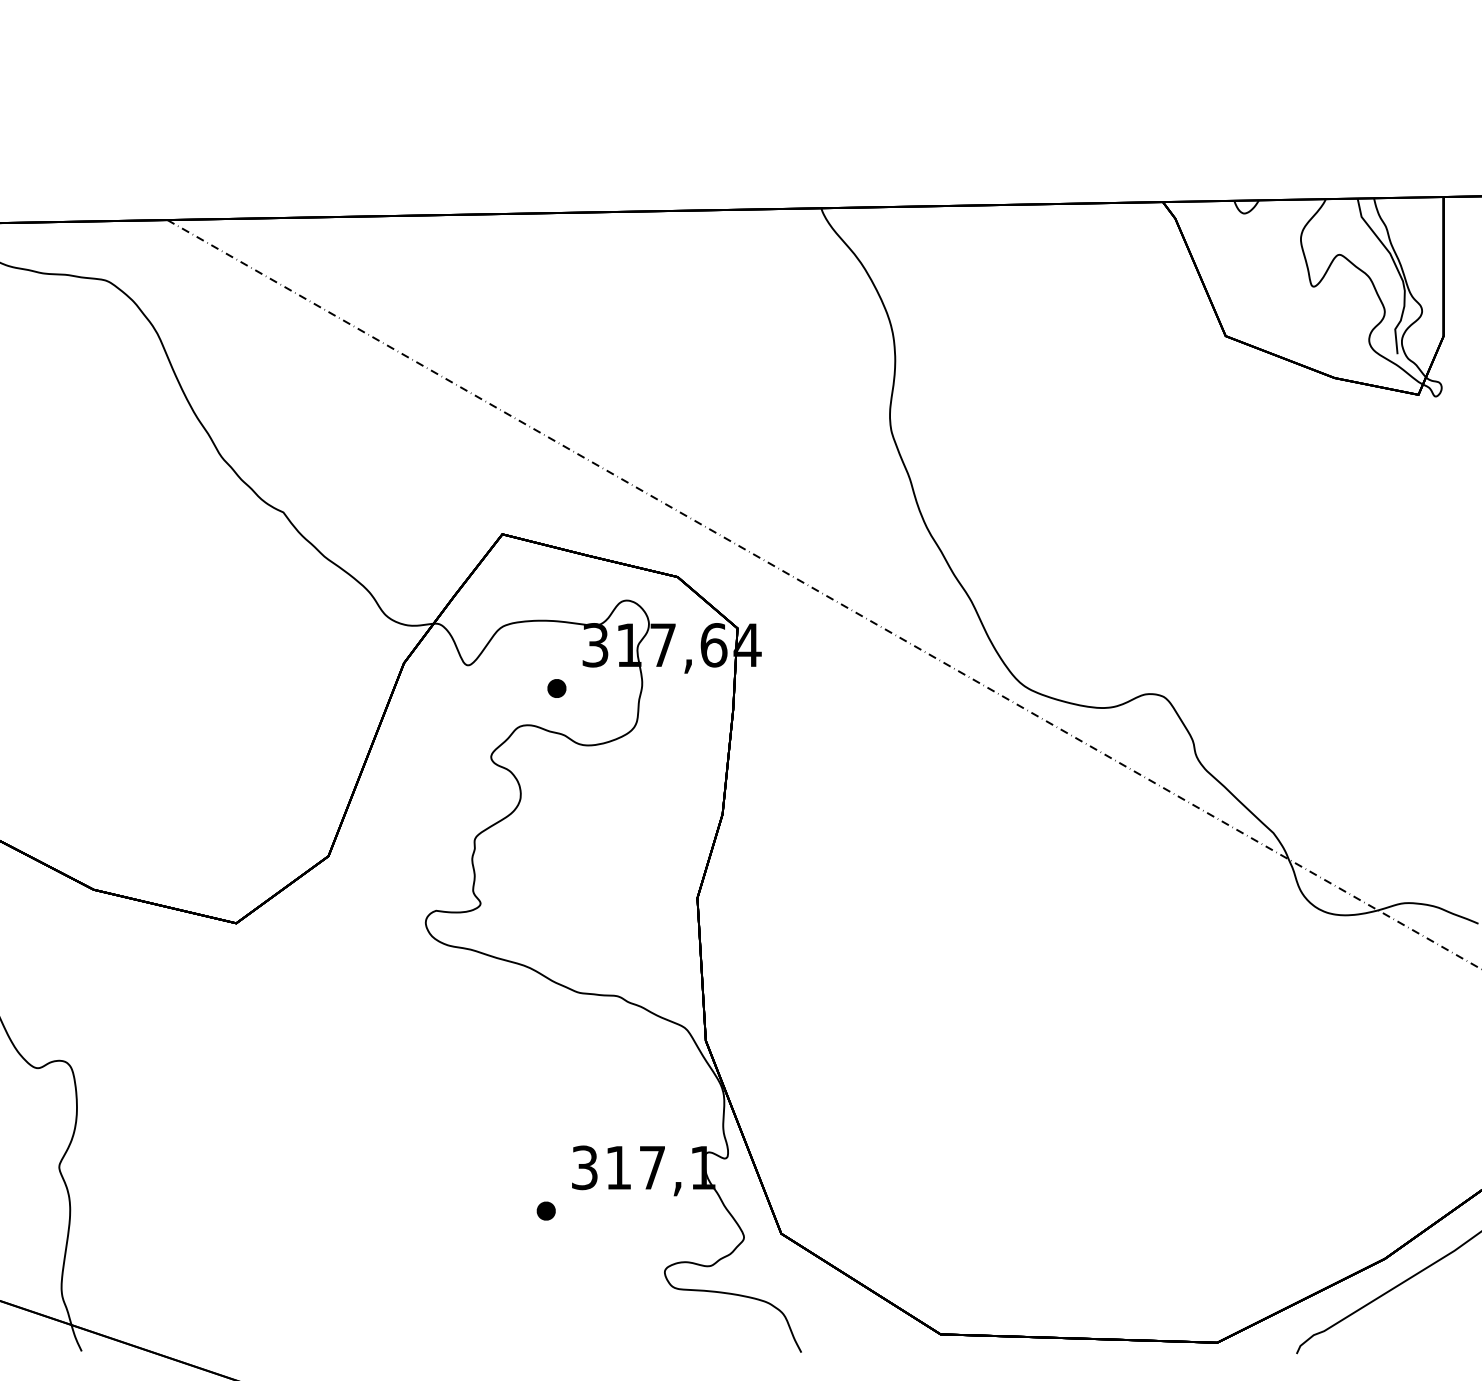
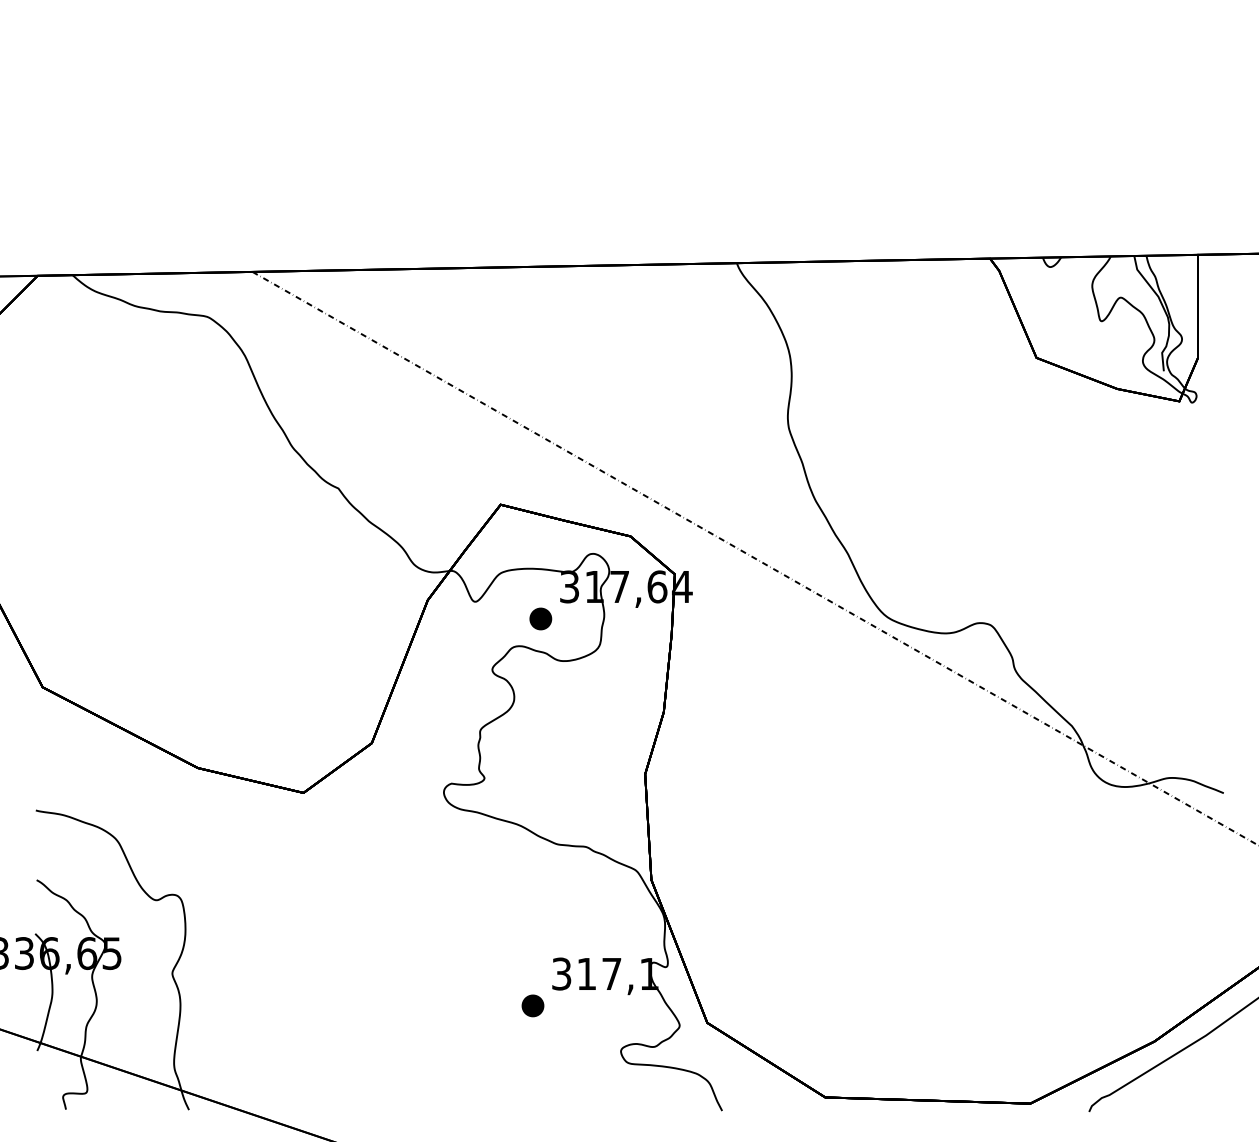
part: (557, 687) -> (541, 618), size x1.6
part: (546, 1211) -> (533, 1006), size x1.6

